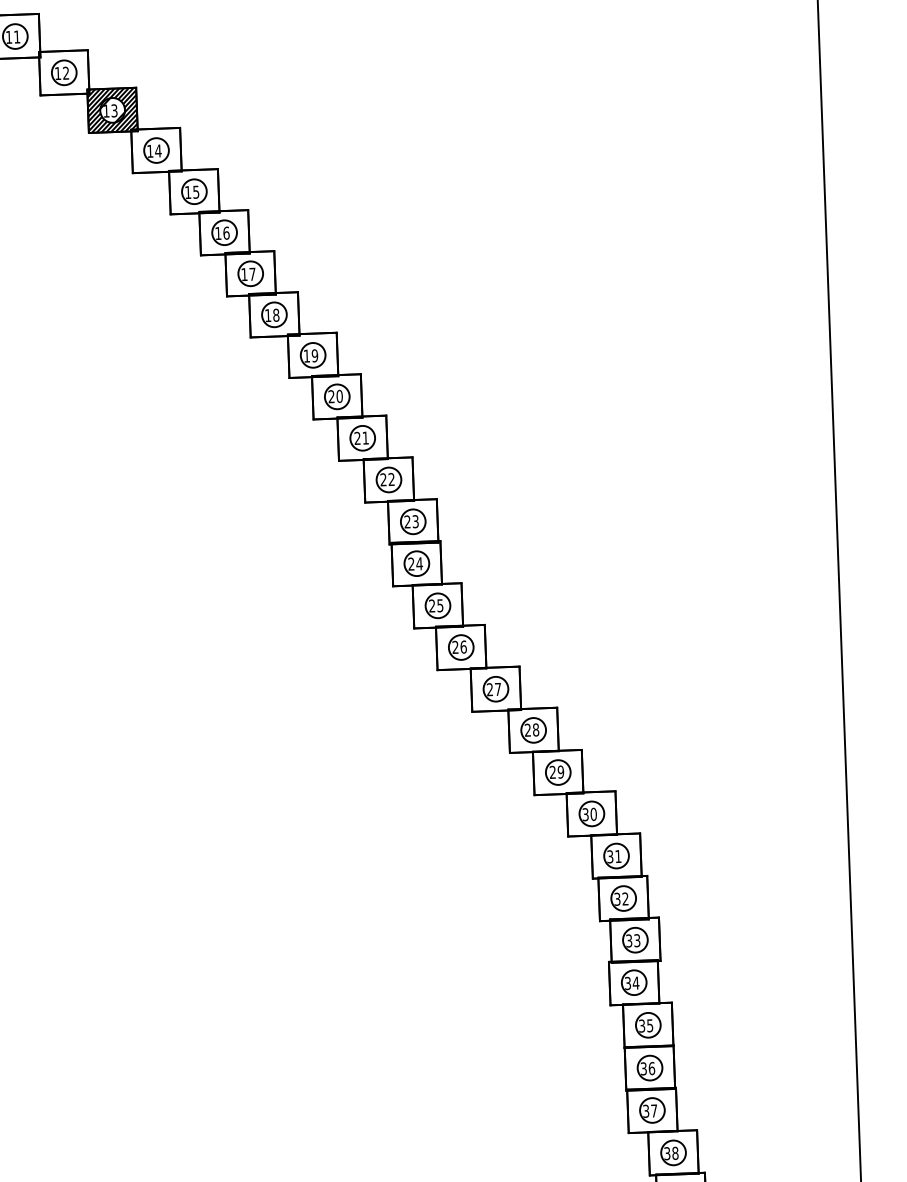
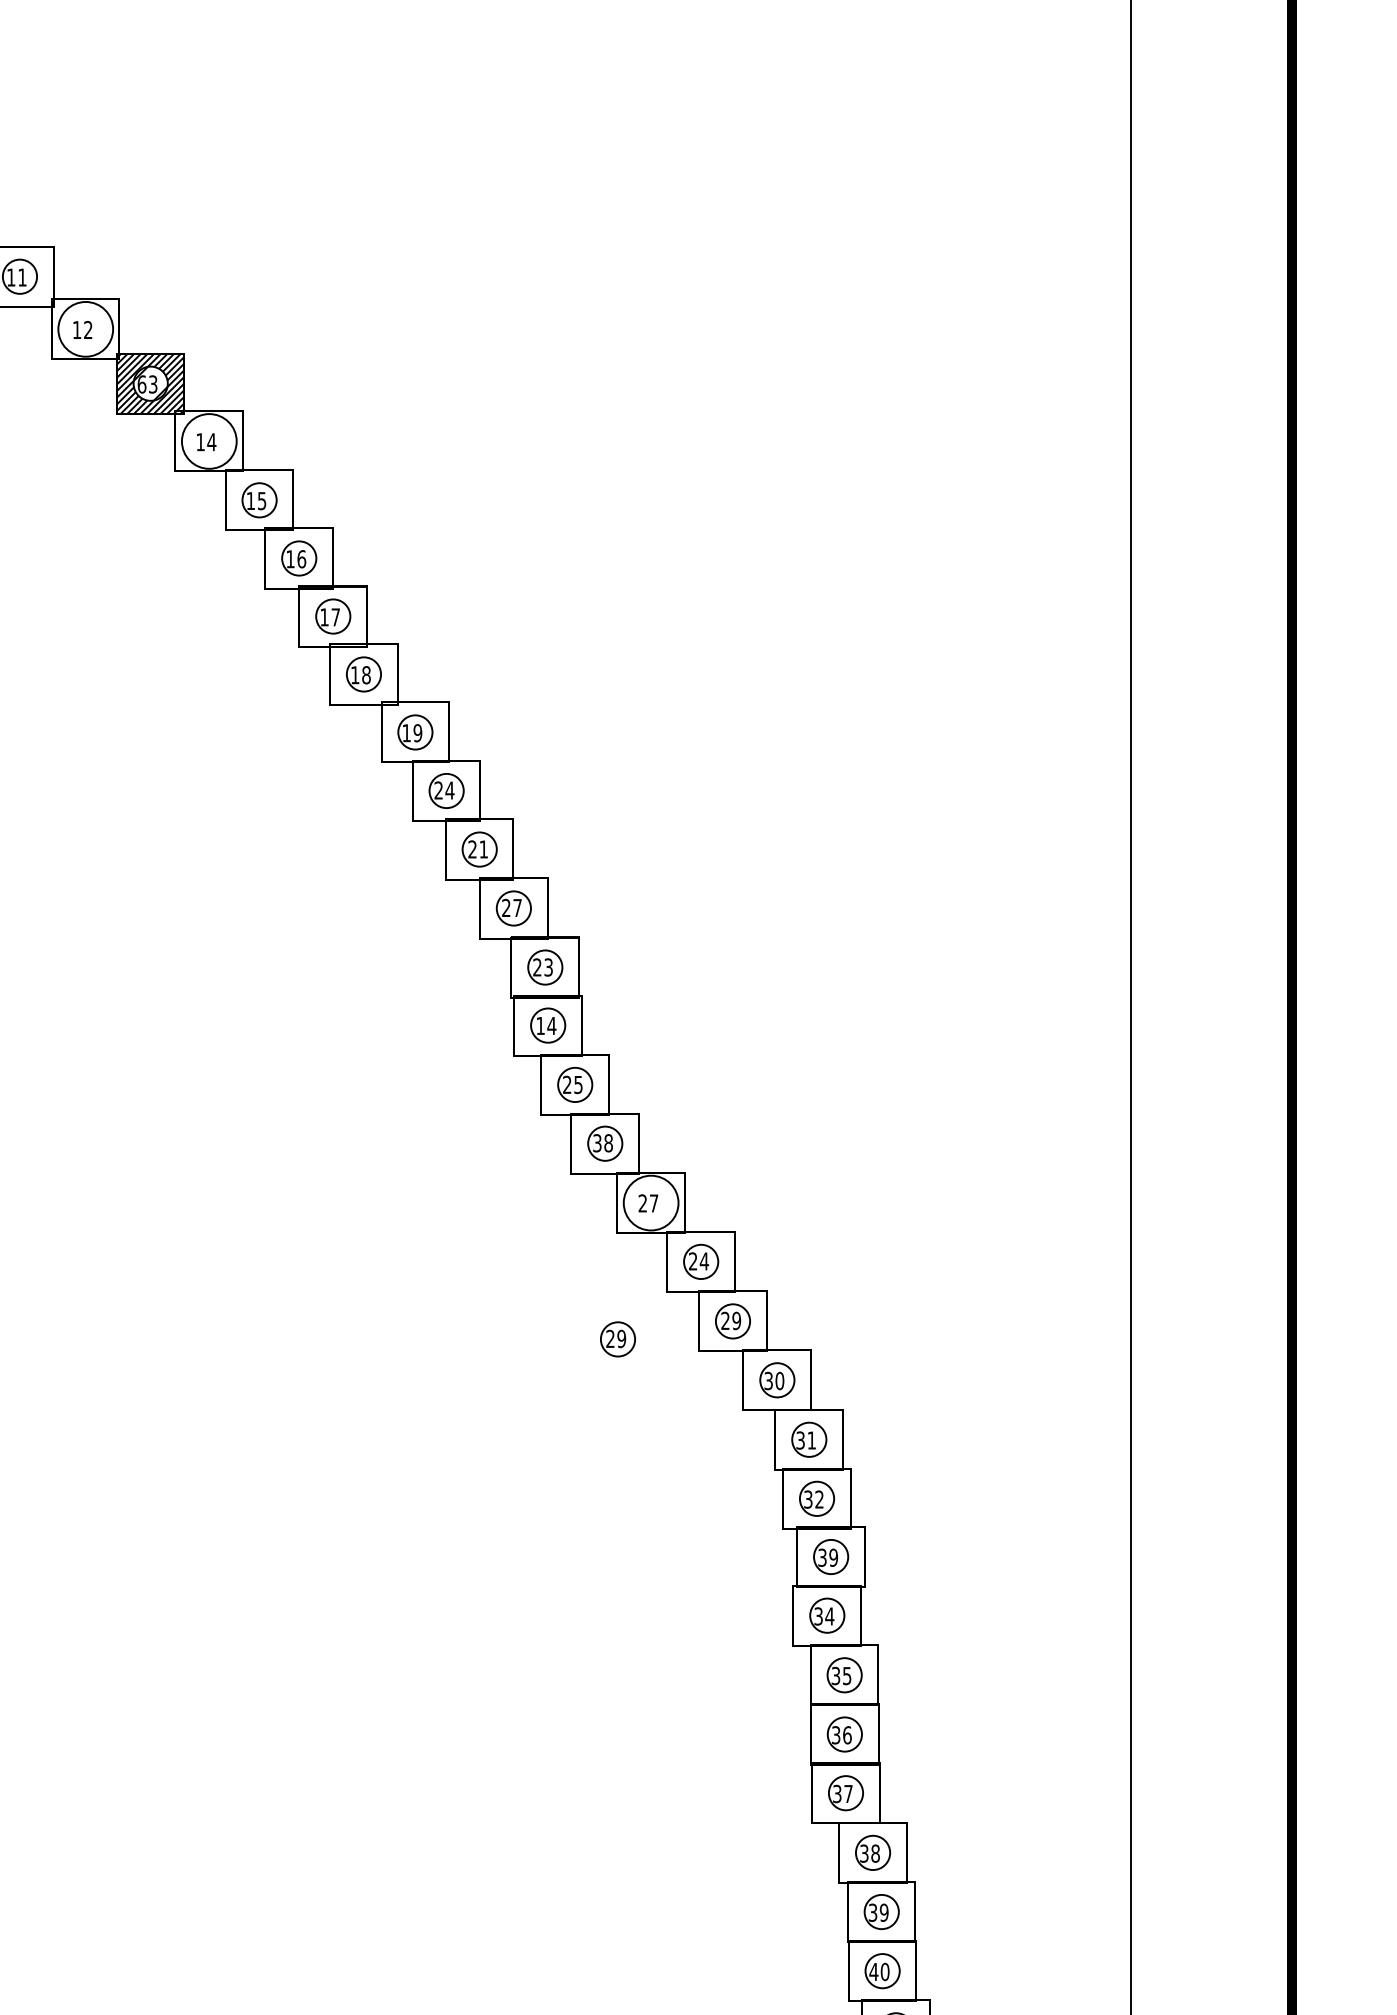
circle: (64, 72) -> (85, 329), size x1.6
text: (106, 111) -> (141, 384), 13 -> 63
circle: (156, 150) -> (209, 441), size x1.6
text: (339, 396) -> (449, 790), 20 -> 24
text: (391, 479) -> (517, 907), 22 -> 27
text: (411, 563) -> (540, 1025), 24 -> 14
text: (459, 647) -> (603, 1143), 26 -> 38
circle: (496, 689) -> (651, 1203), size x1.6
text: (536, 730) -> (704, 1261), 28 -> 24
part: (475, 788) -> (617, 1339), added
text: (637, 940) -> (833, 1557), 33 -> 39

